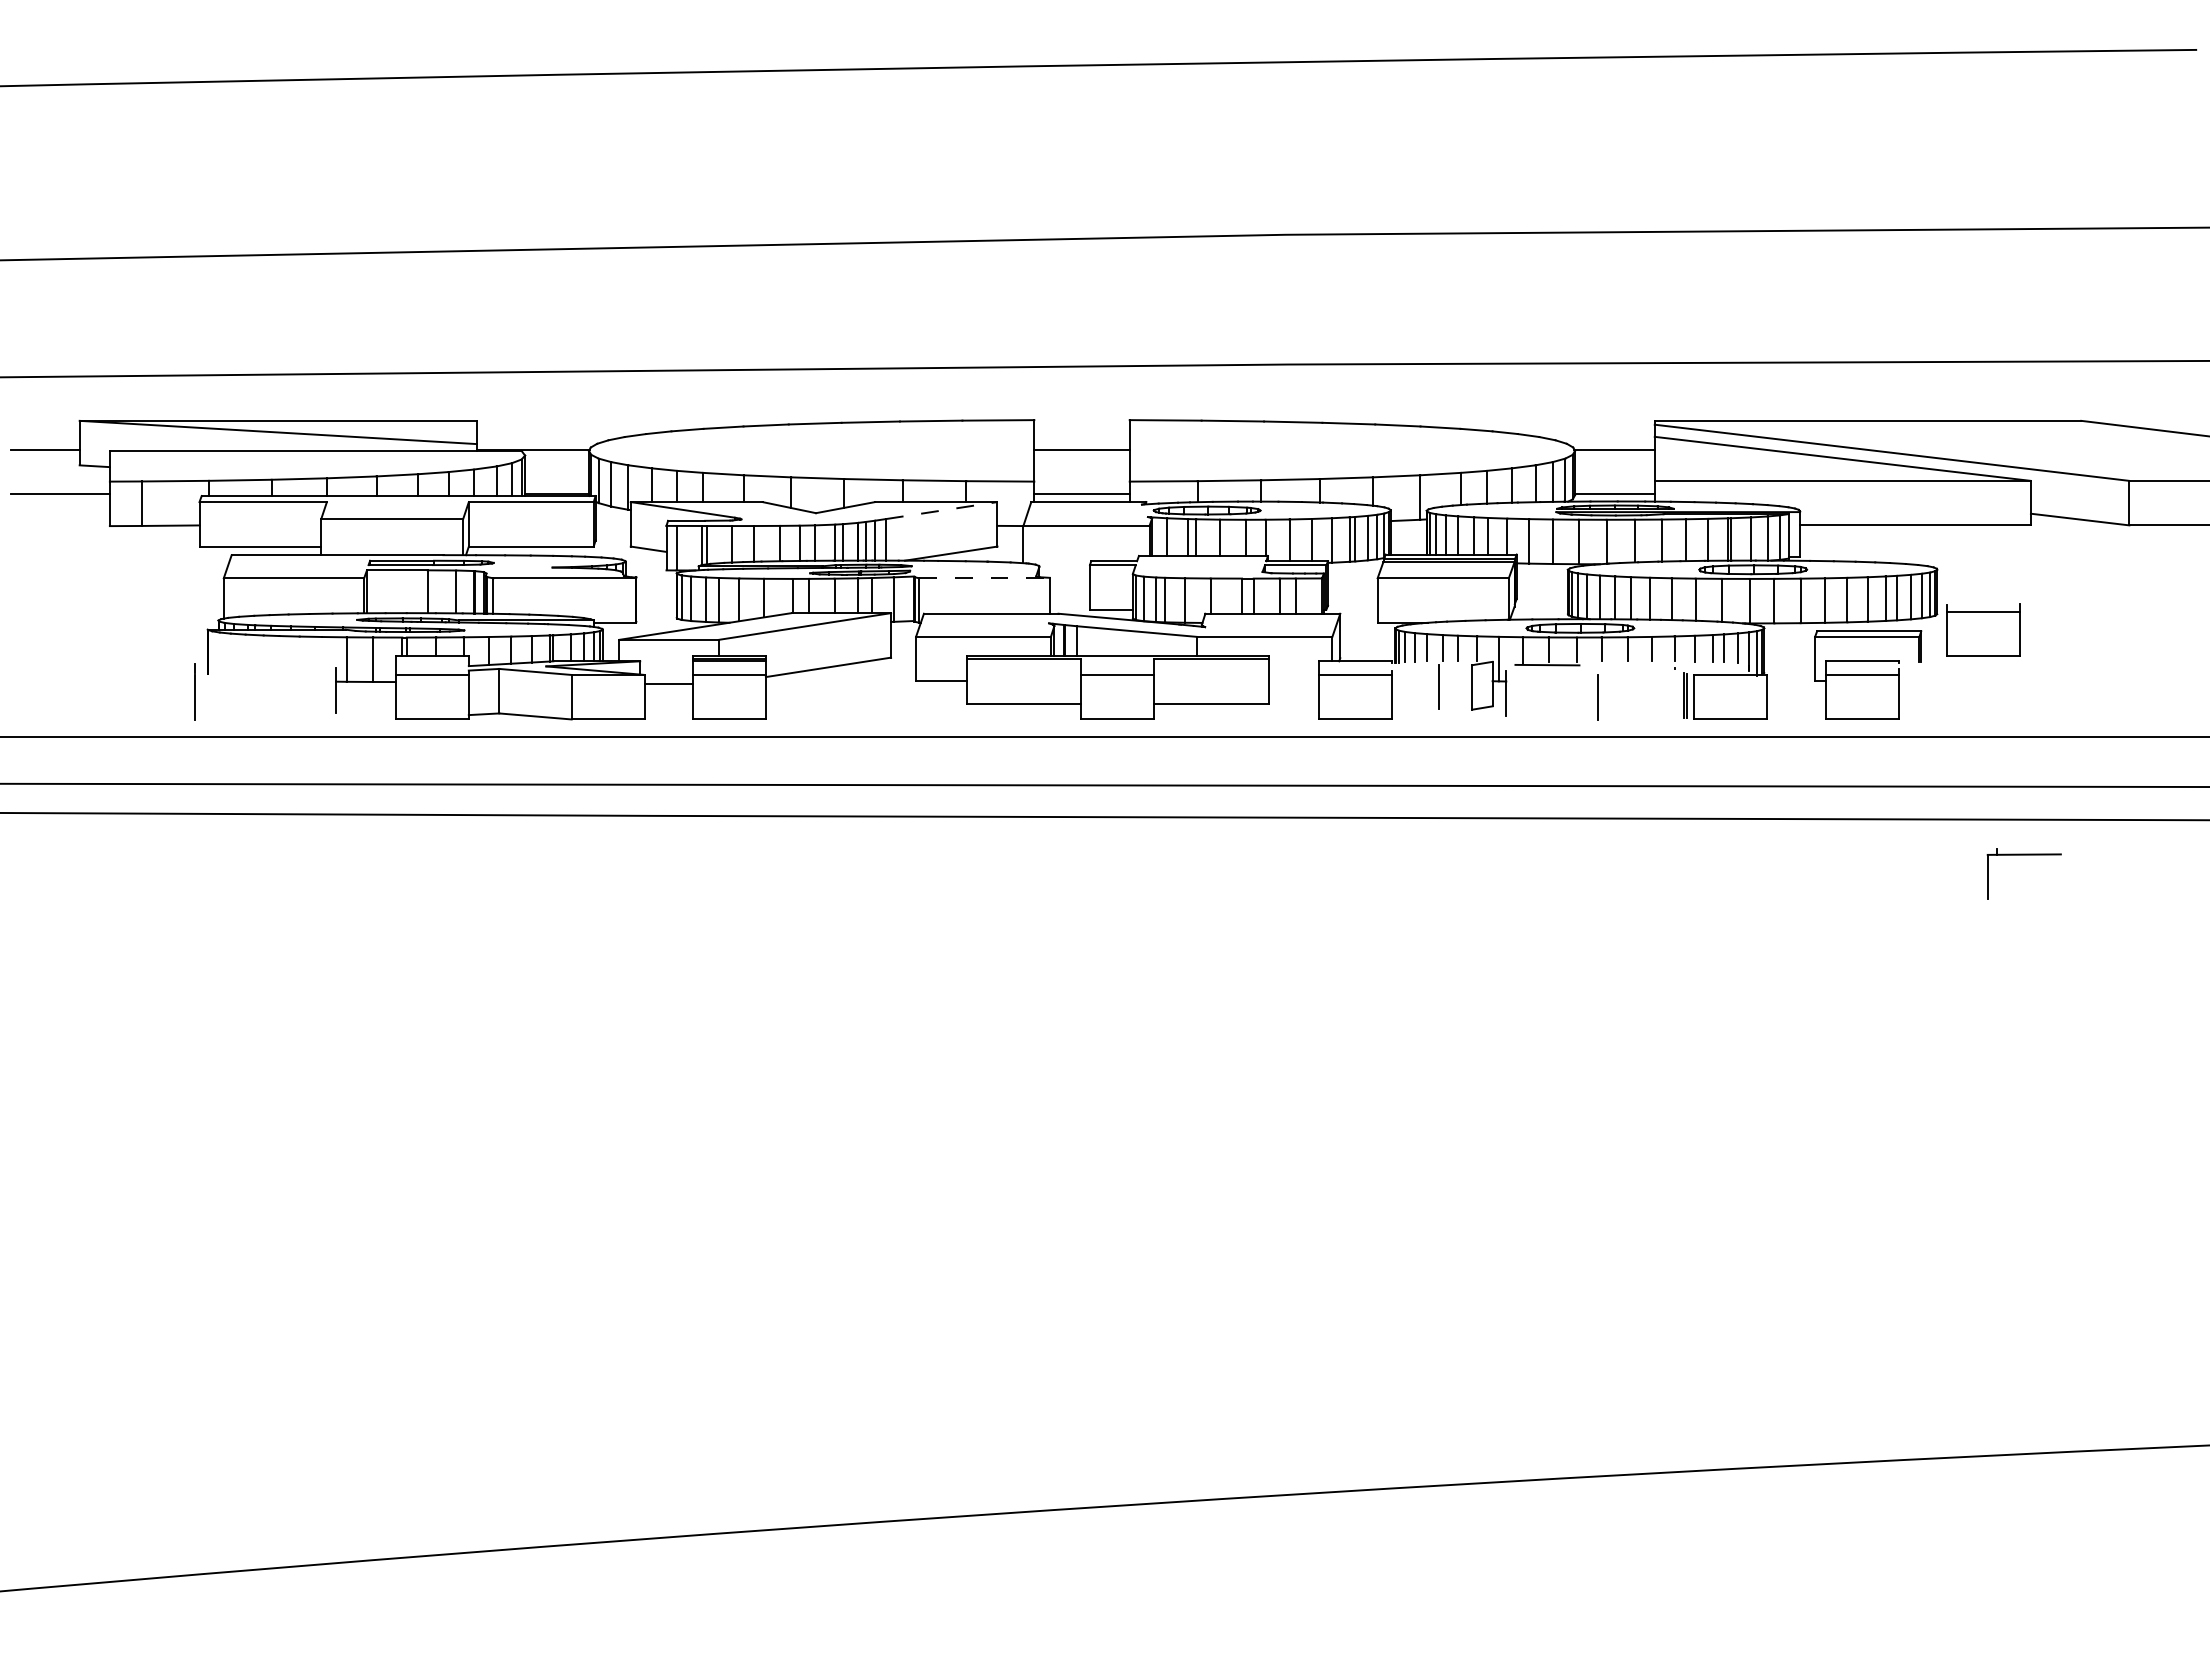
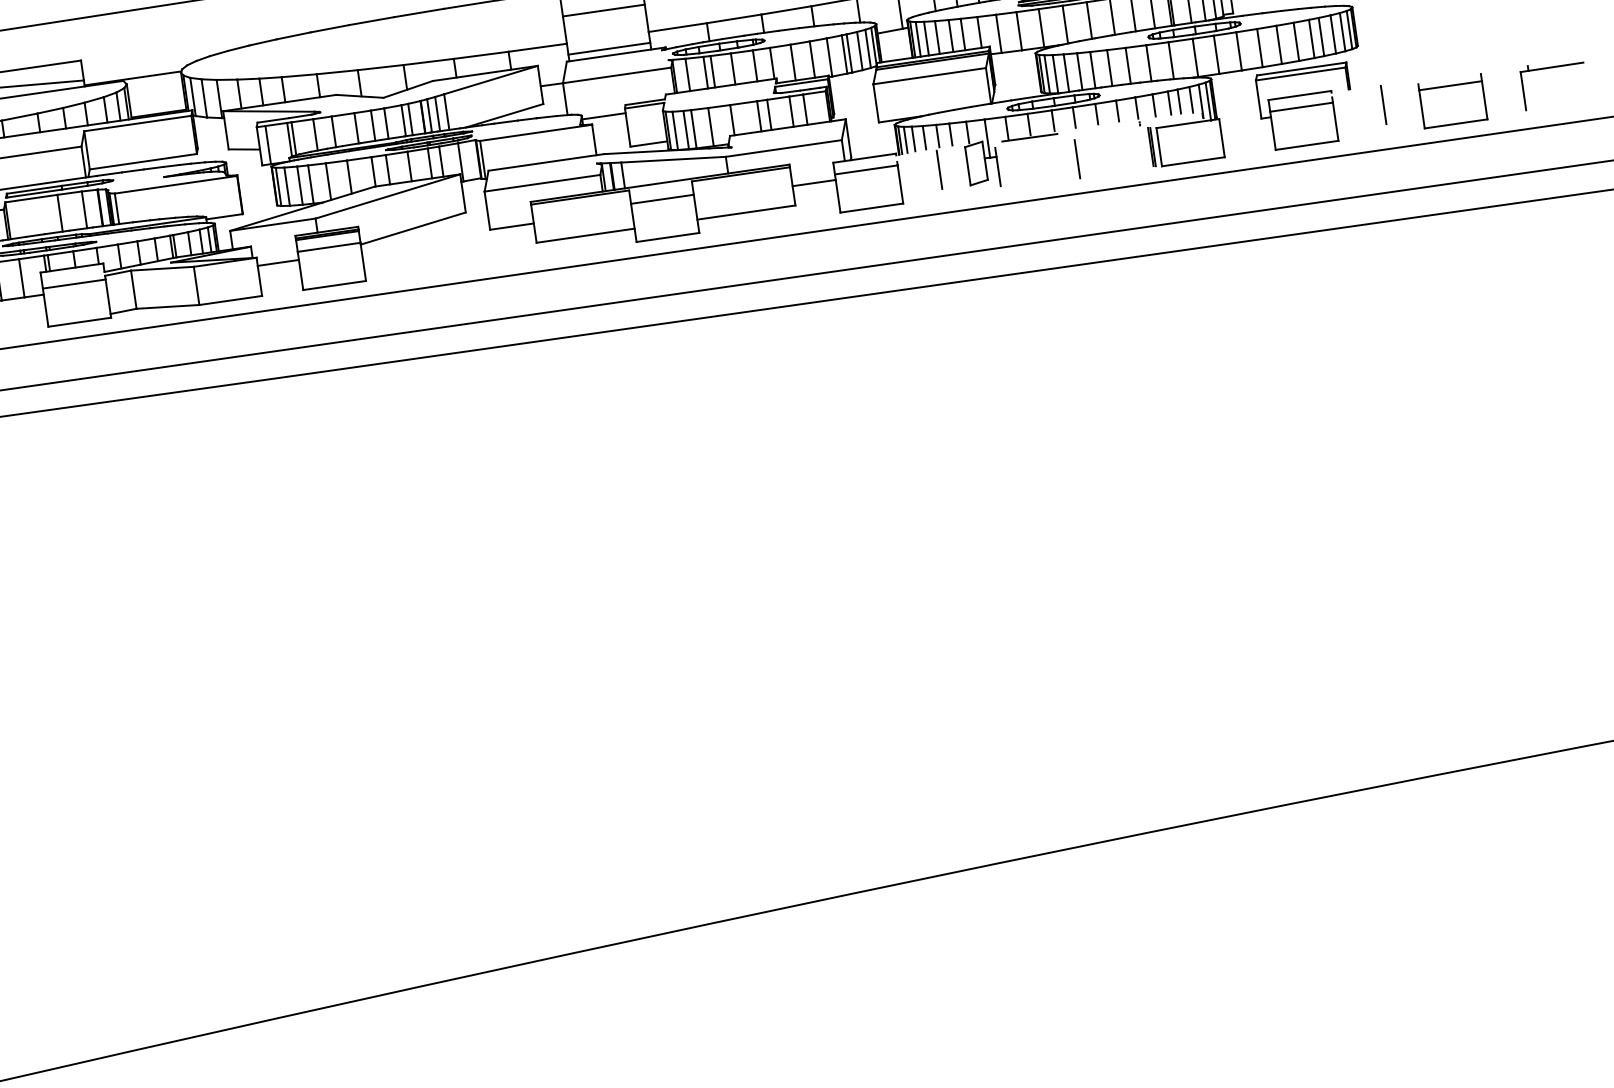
line: (942, 510) -> (491, 79), dashed -> solid
line: (1064, 570) -> (603, 116), added
line: (985, 578) -> (536, 132), dashed -> solid
part: (1983, 629) -> (1452, 100), moved
line: (1293, 681) -> (813, 183), added
line: (1956, 685) -> (1383, 104), added
part: (2023, 855) -> (1551, 68), moved

